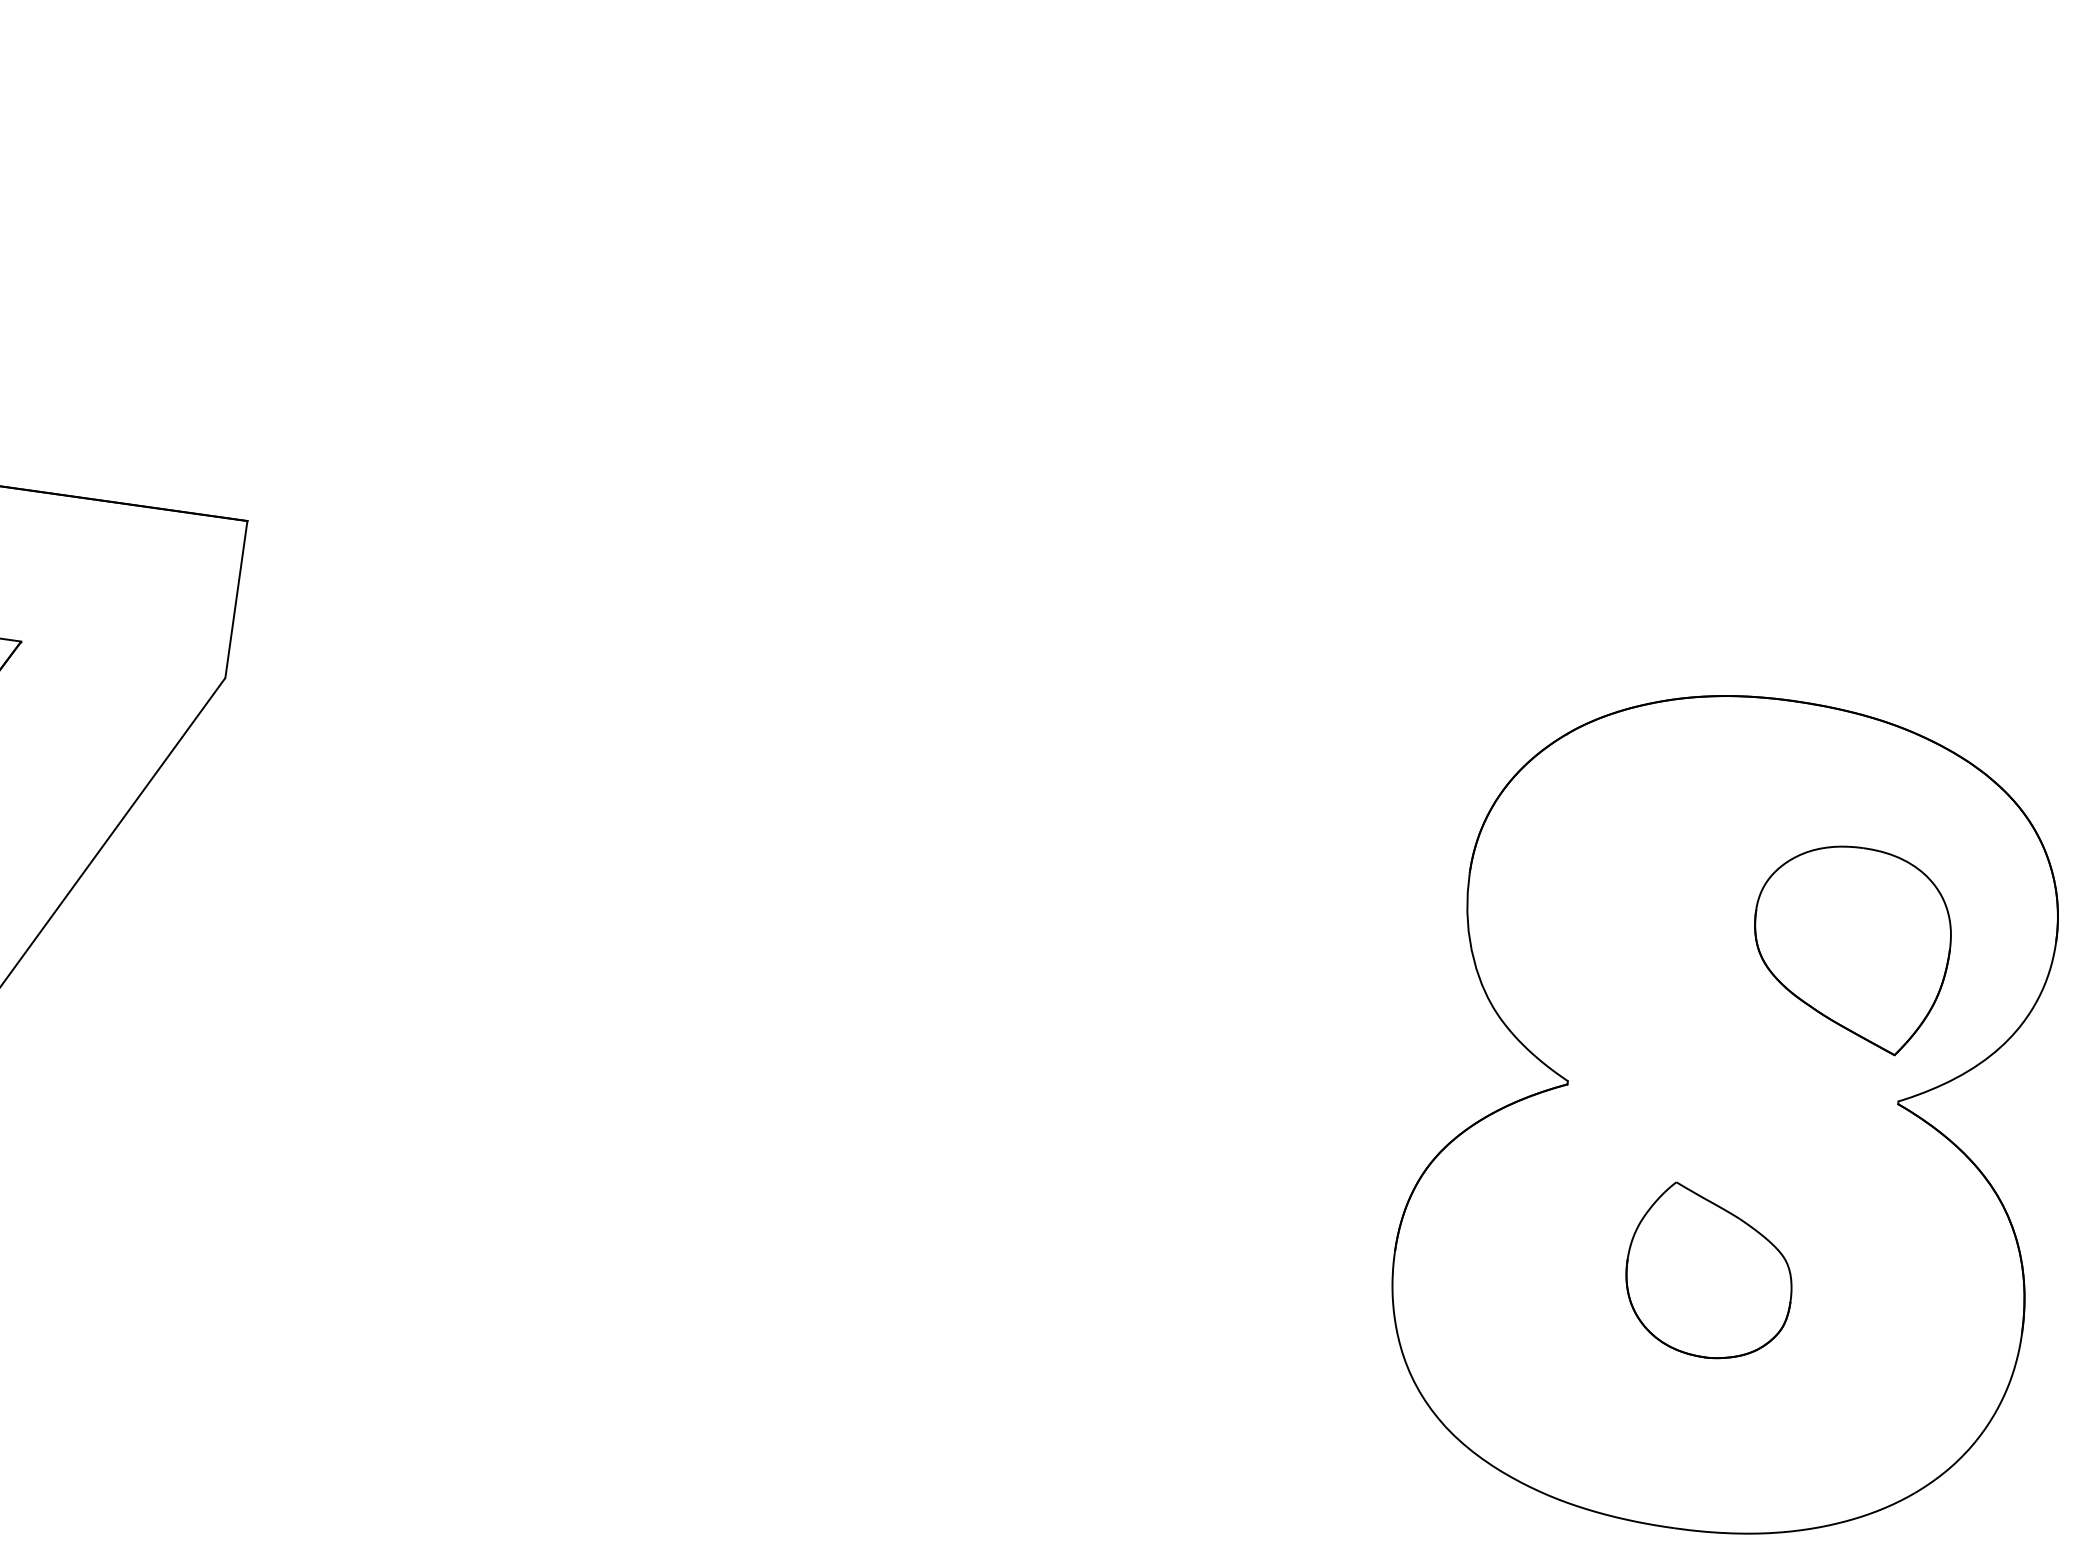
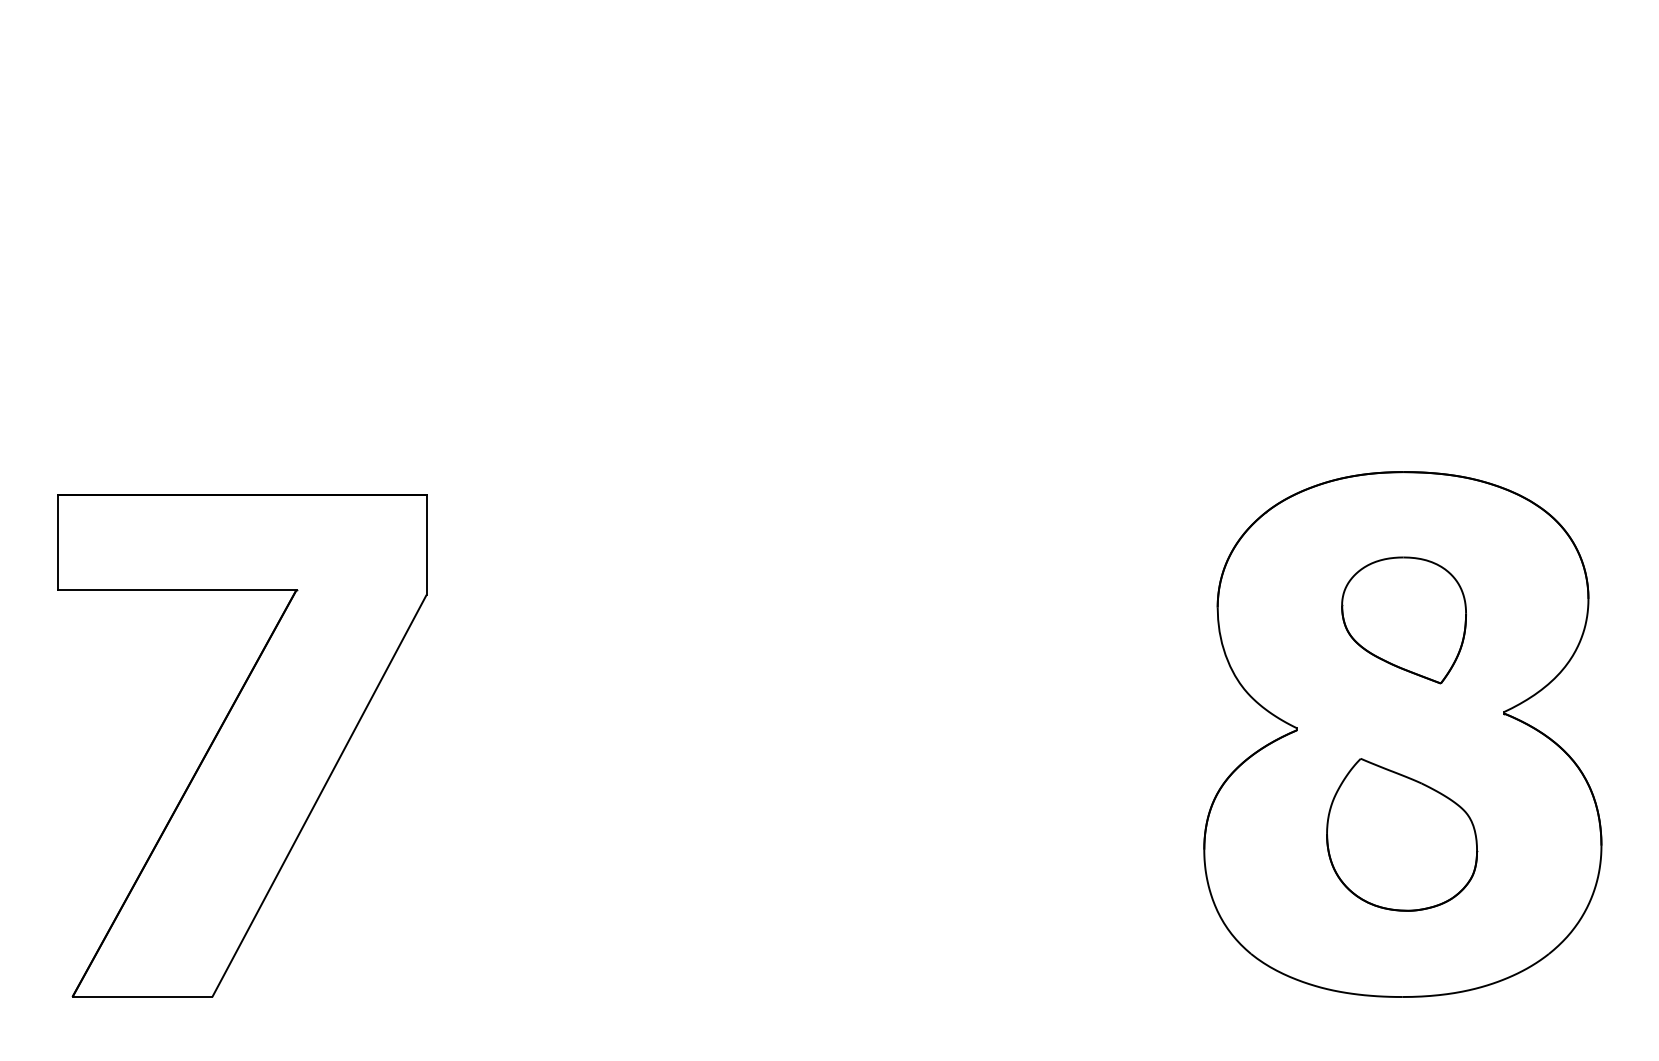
part: (1849, 947) -> (1403, 620), moved
part: (1710, 1272) -> (1402, 834), size x1.43

